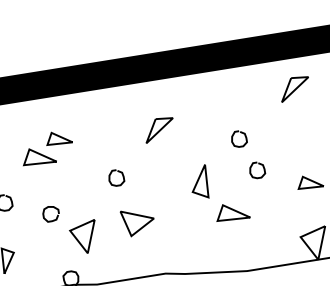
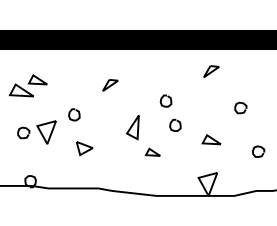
part: (294, 88) -> (211, 71), size x0.7
part: (159, 129) -> (110, 85), size x0.7
part: (231, 212) -> (152, 152), size x0.6
part: (137, 221) -> (84, 148), size x0.7
part: (84, 237) -> (46, 132), moved

